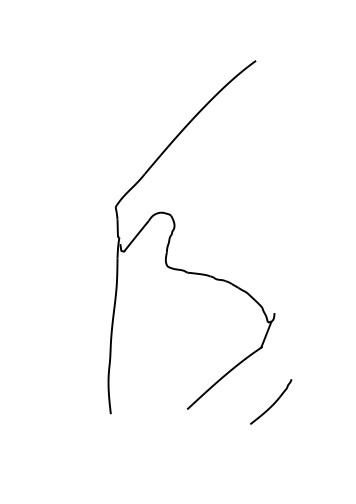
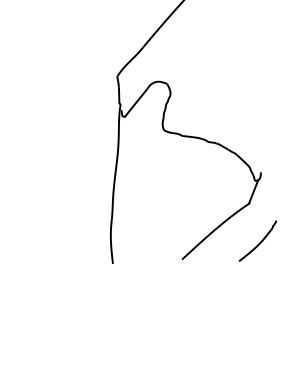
curve: (273, 403) -> (260, 242), moved

